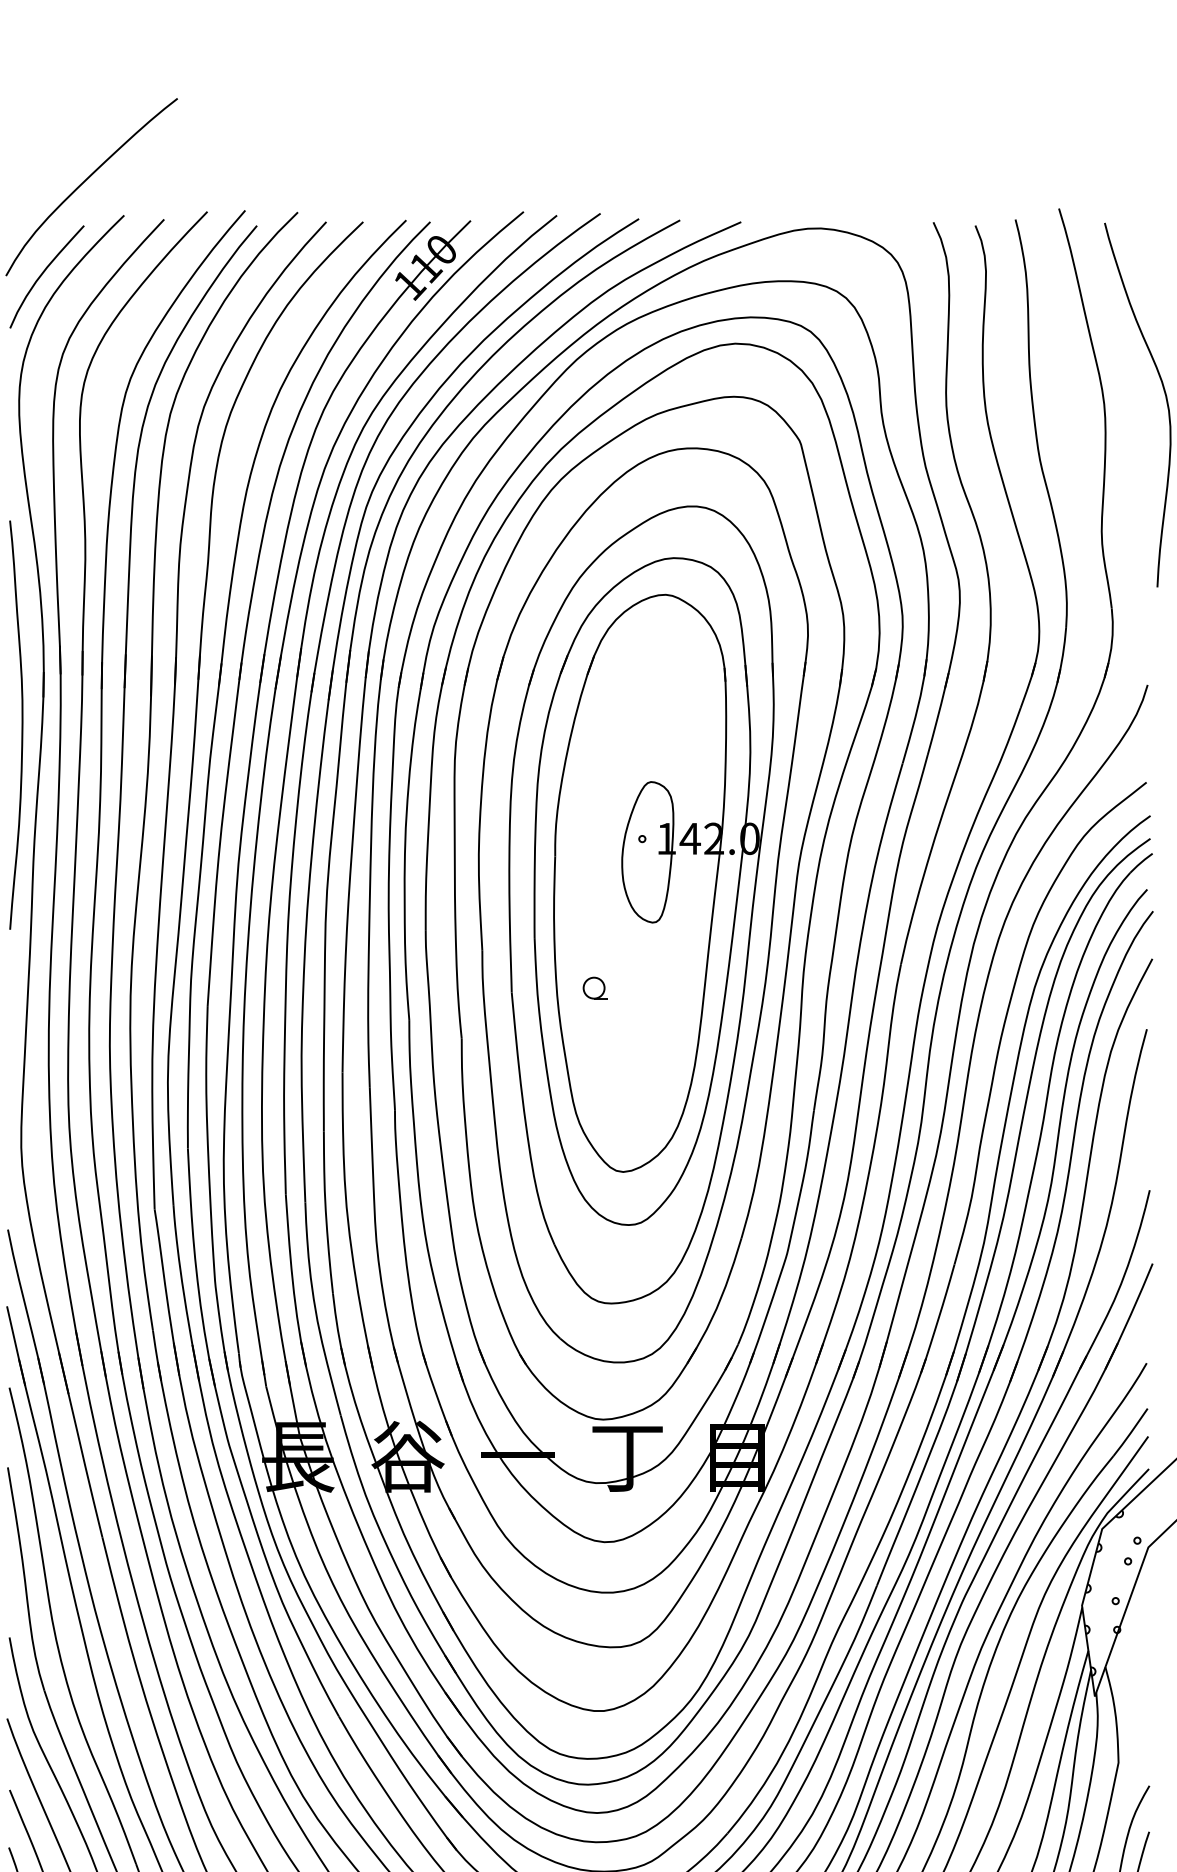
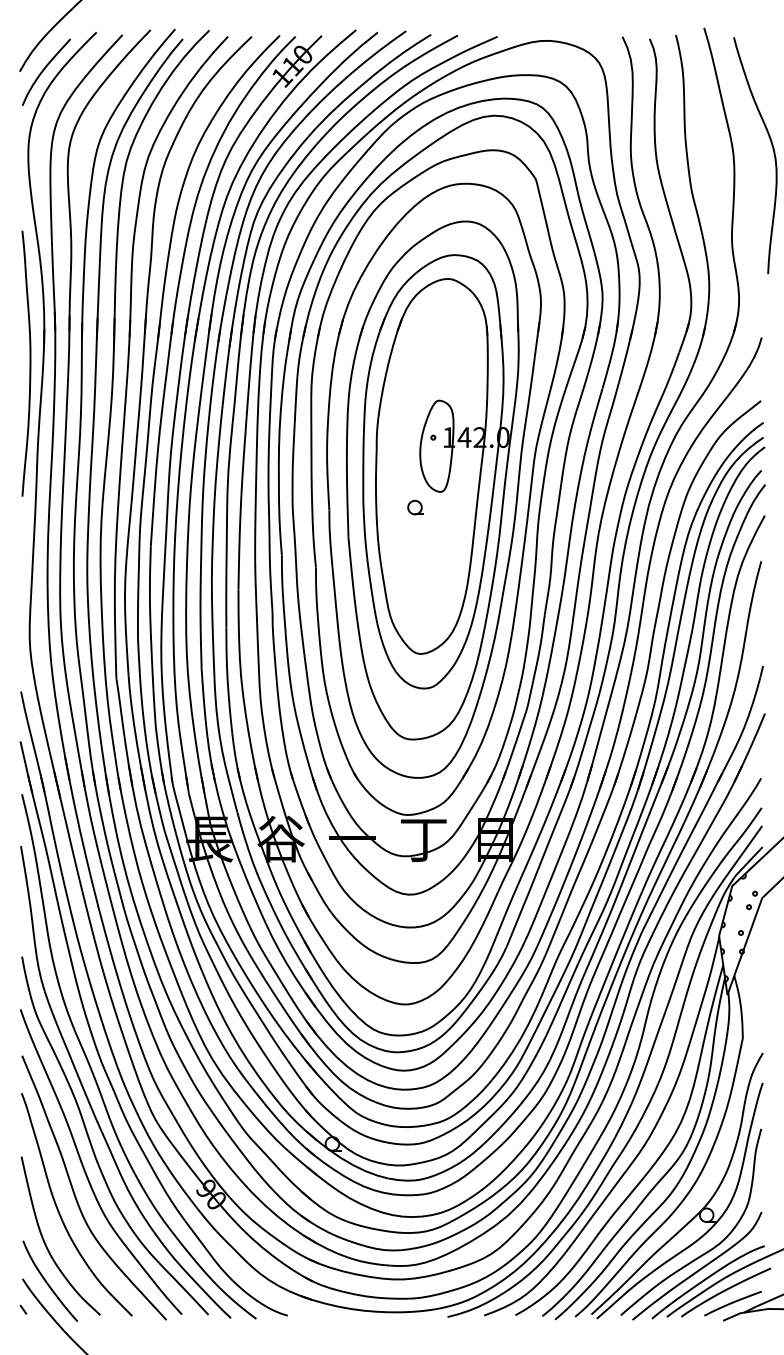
part: (594, 987) -> (415, 507), moved

